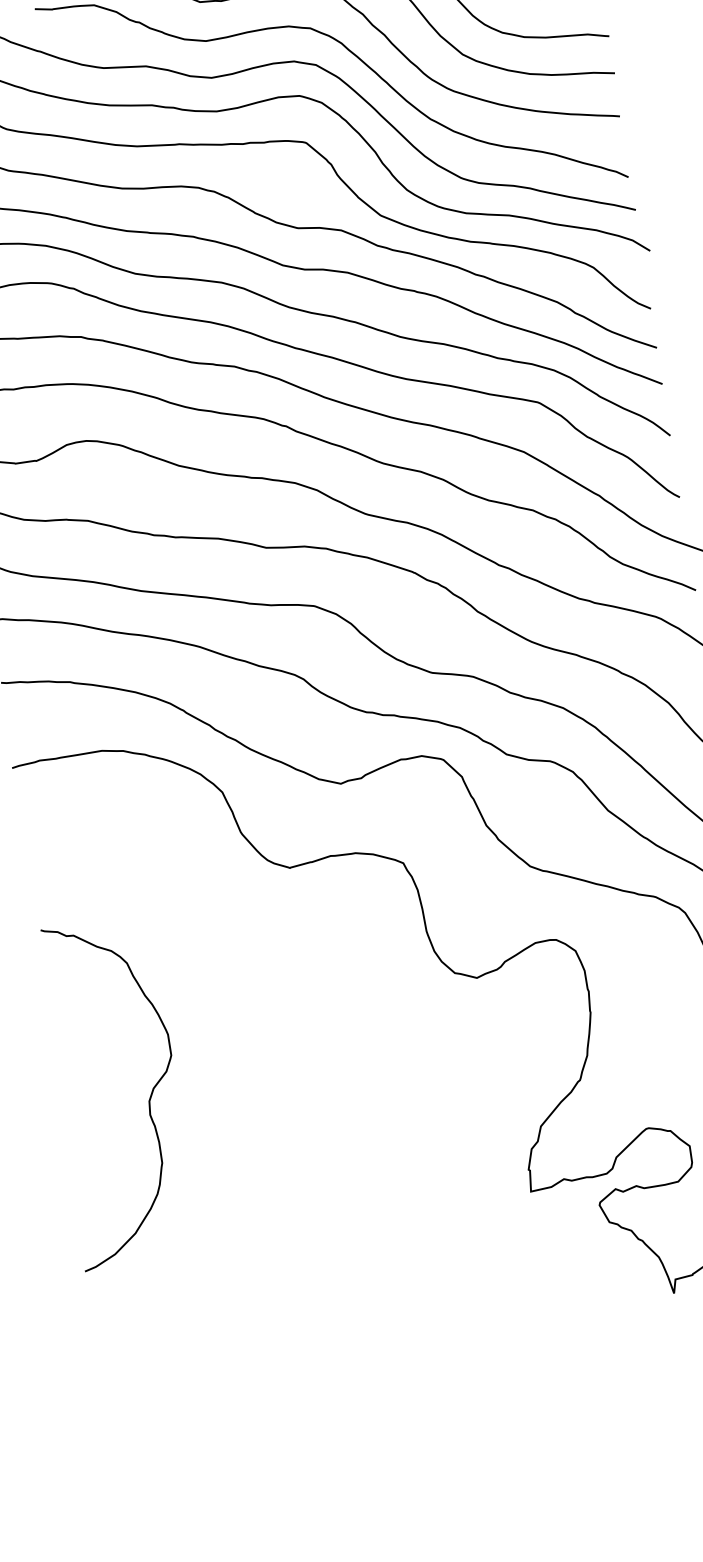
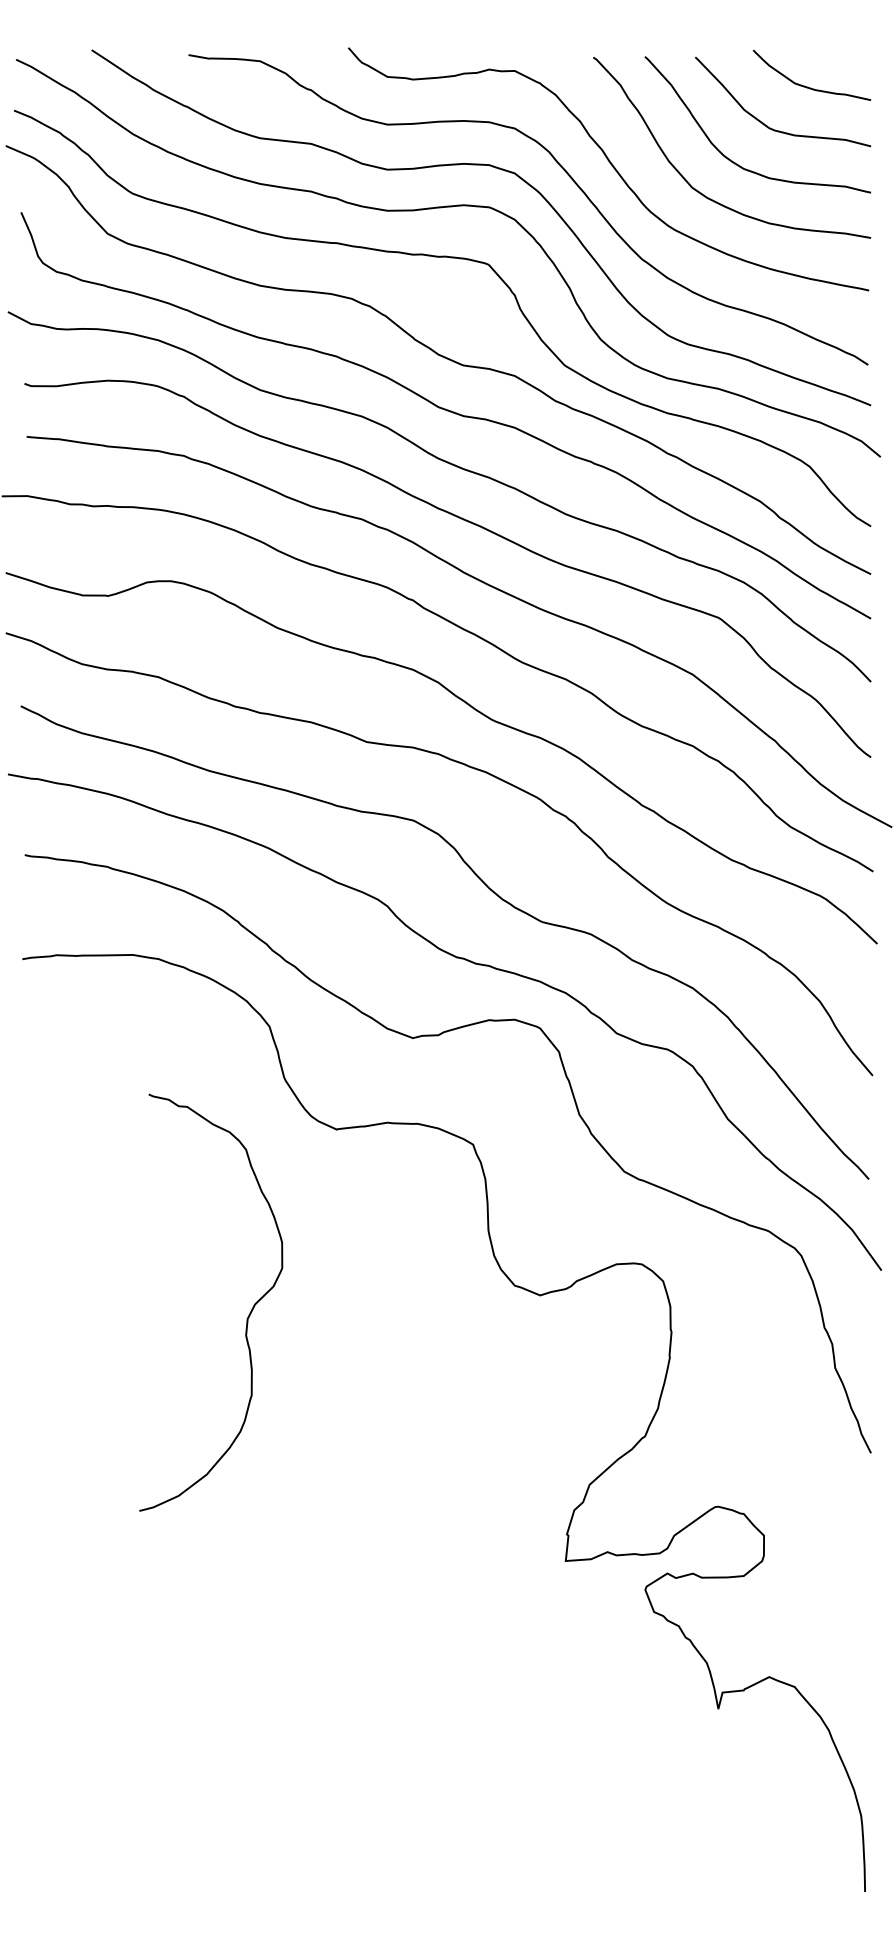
curve: (148, 1100) -> (246, 1318), moved

